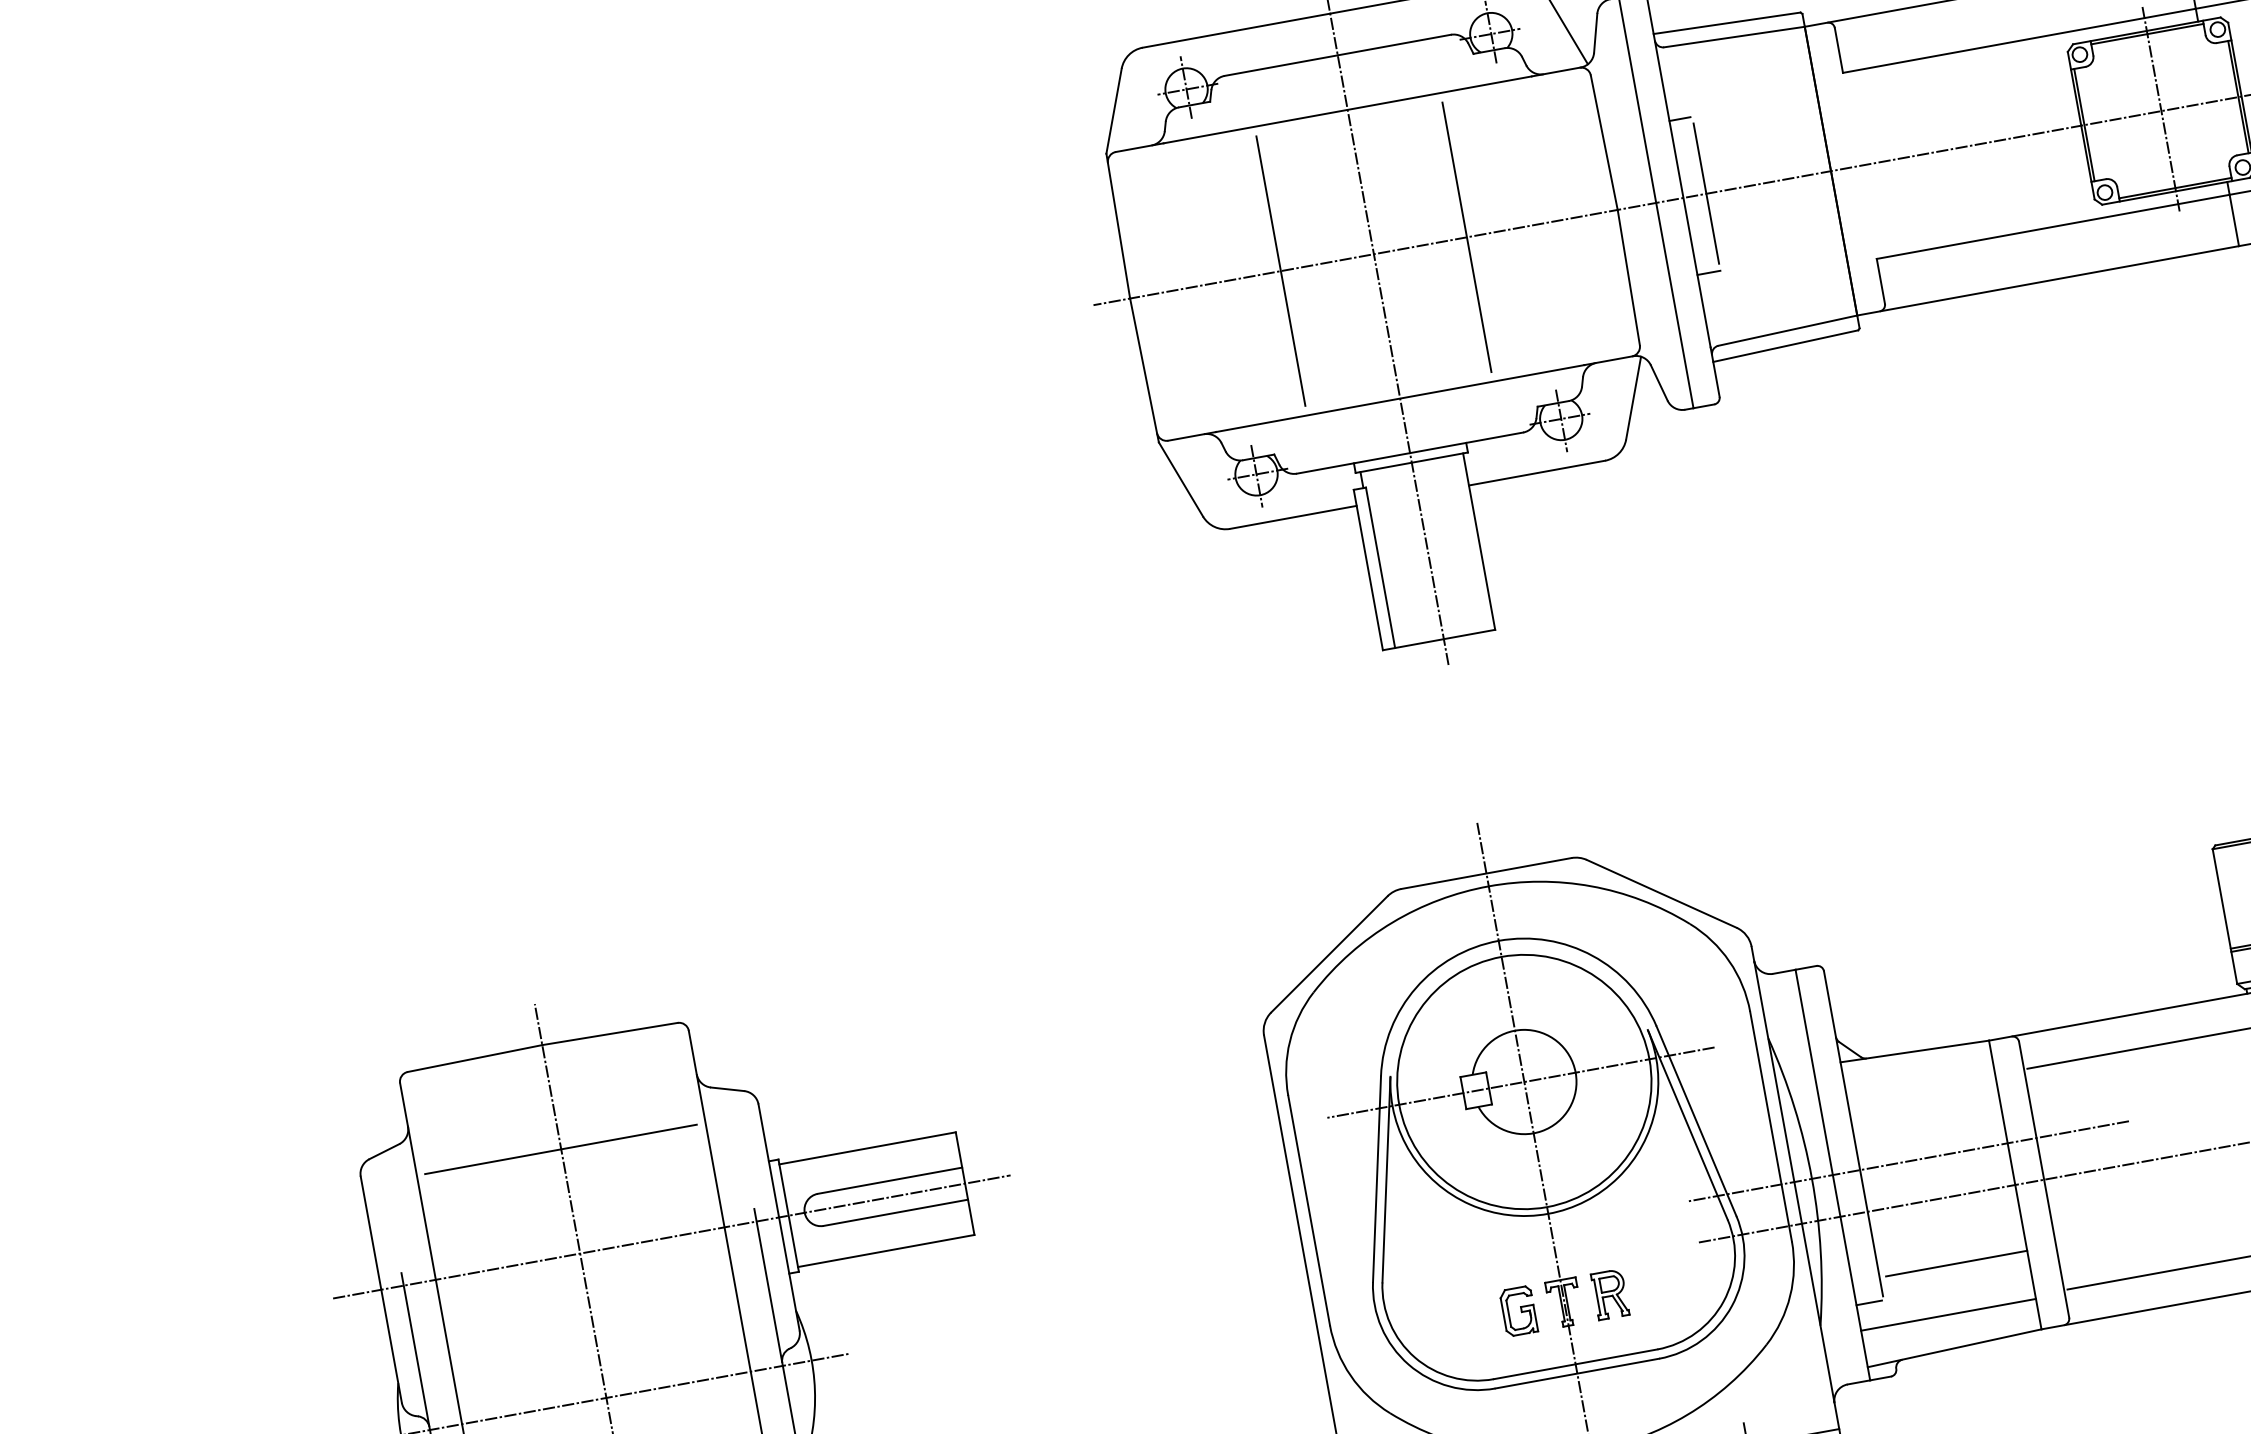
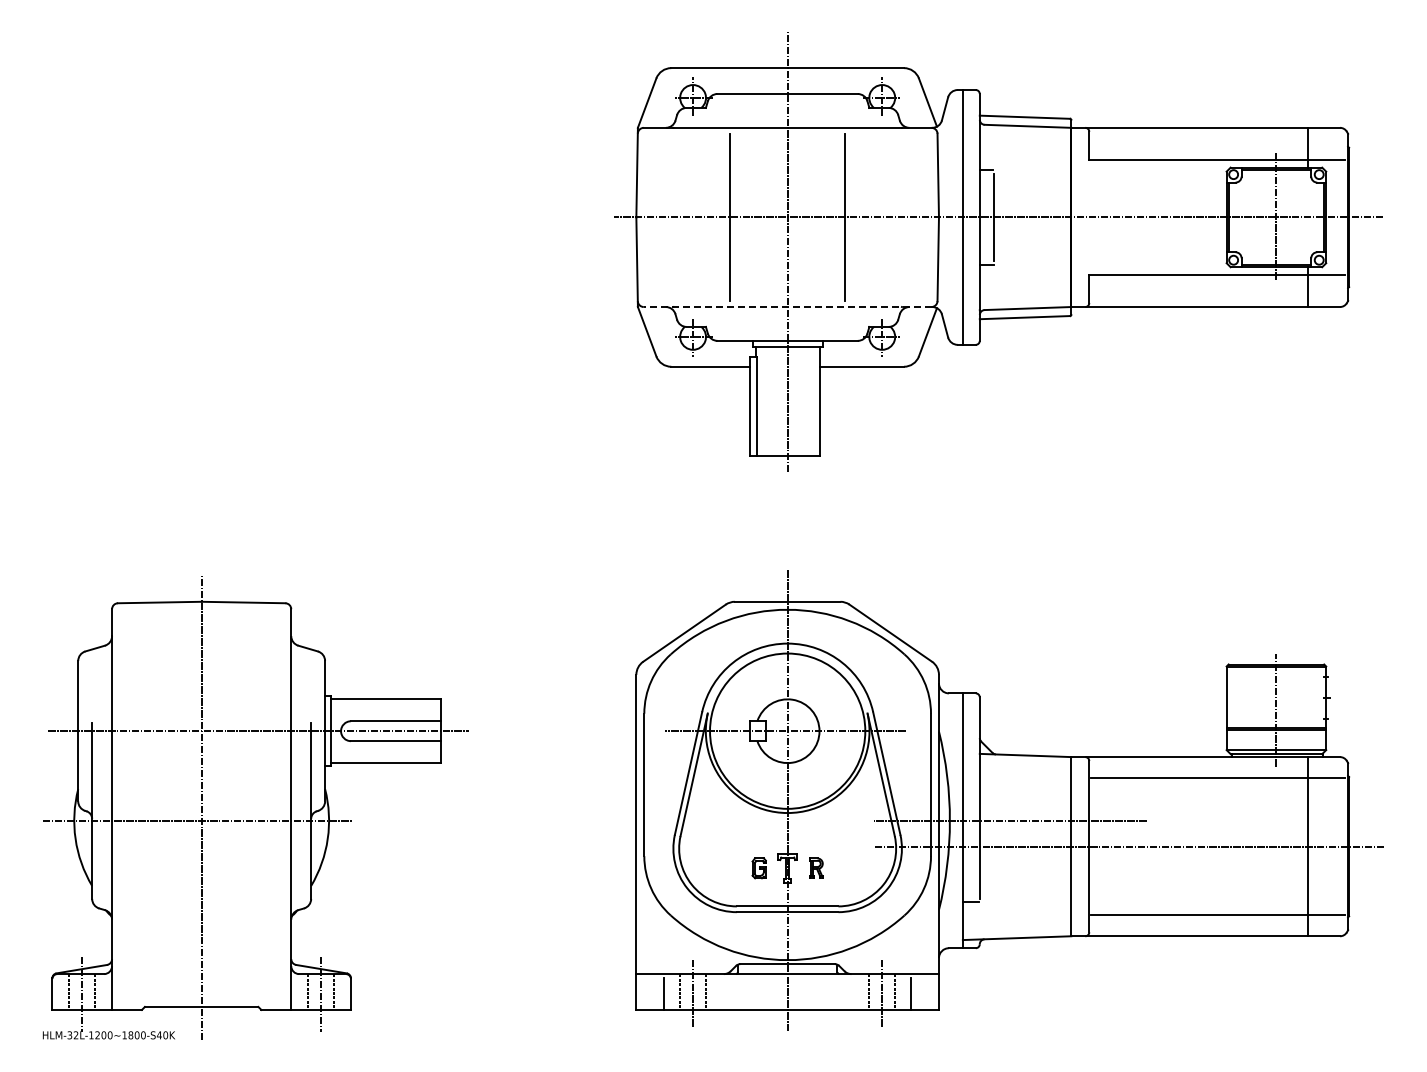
line: (1400, 399) -> (787, 307), solid -> dashed
line: (560, 1149) -> (201, 666), removed
line: (1956, 1263) -> (1027, 887), removed
part: (1611, 1294) -> (816, 868), size x0.7
part: (1517, 1311) -> (758, 868), size x0.7
line: (1947, 1315) -> (1016, 917), removed

